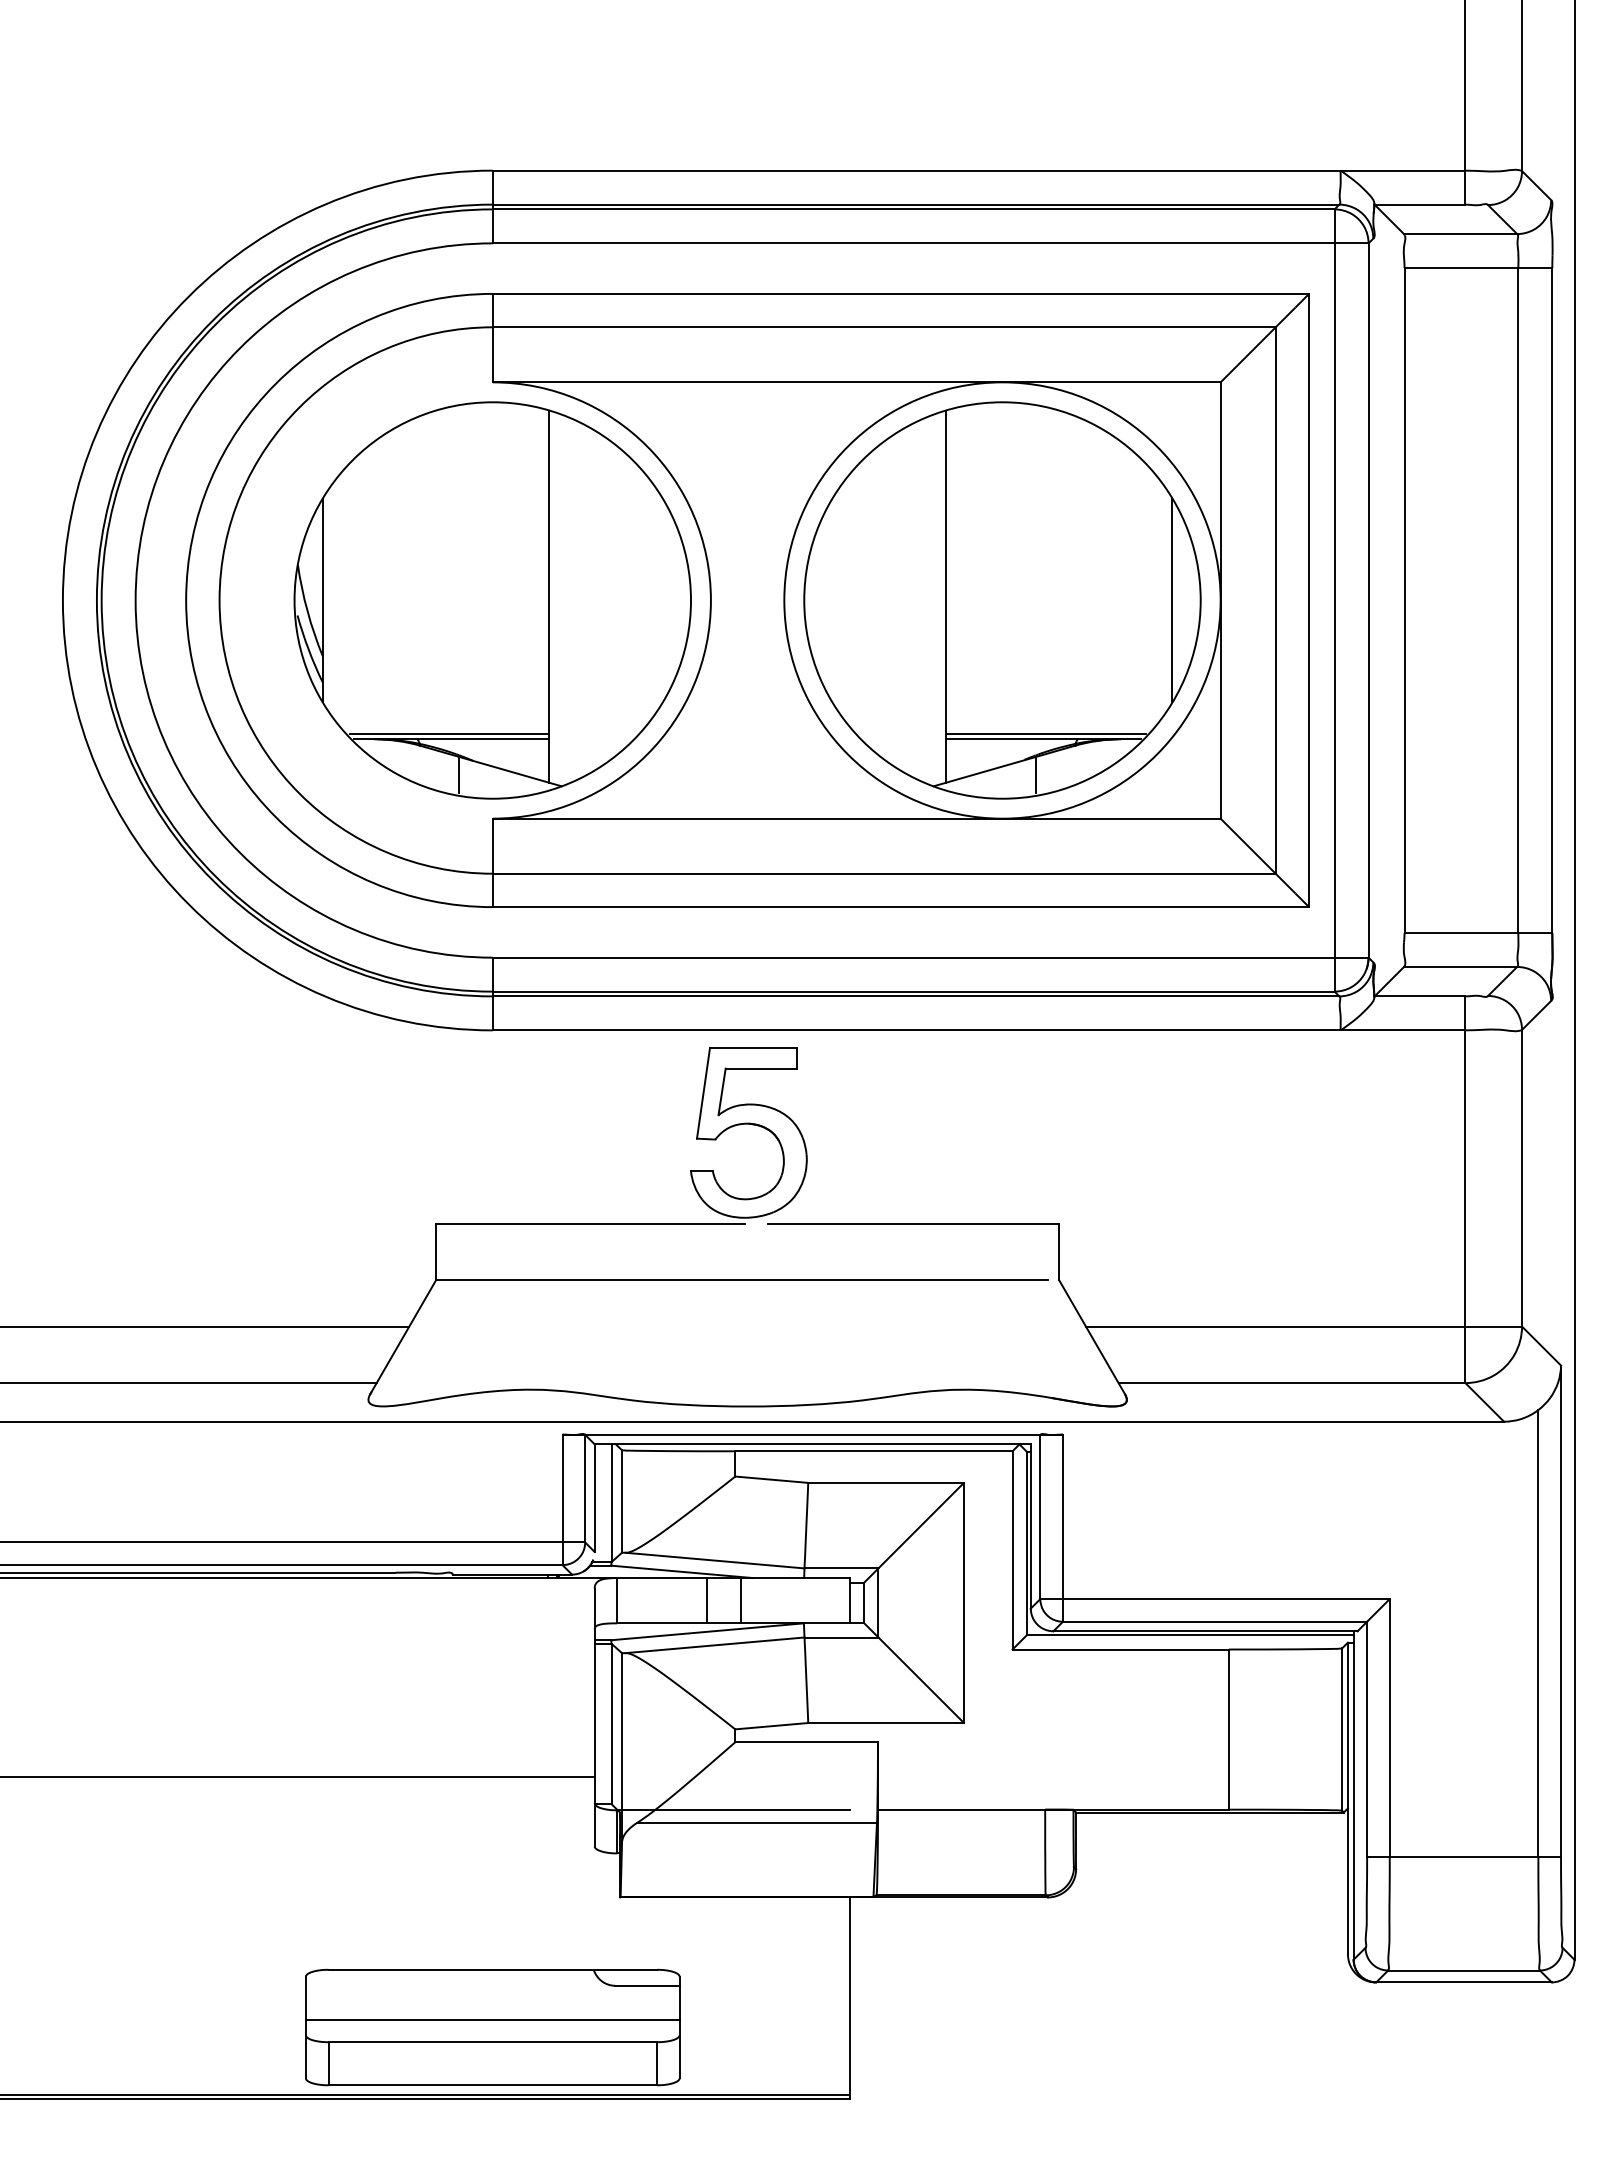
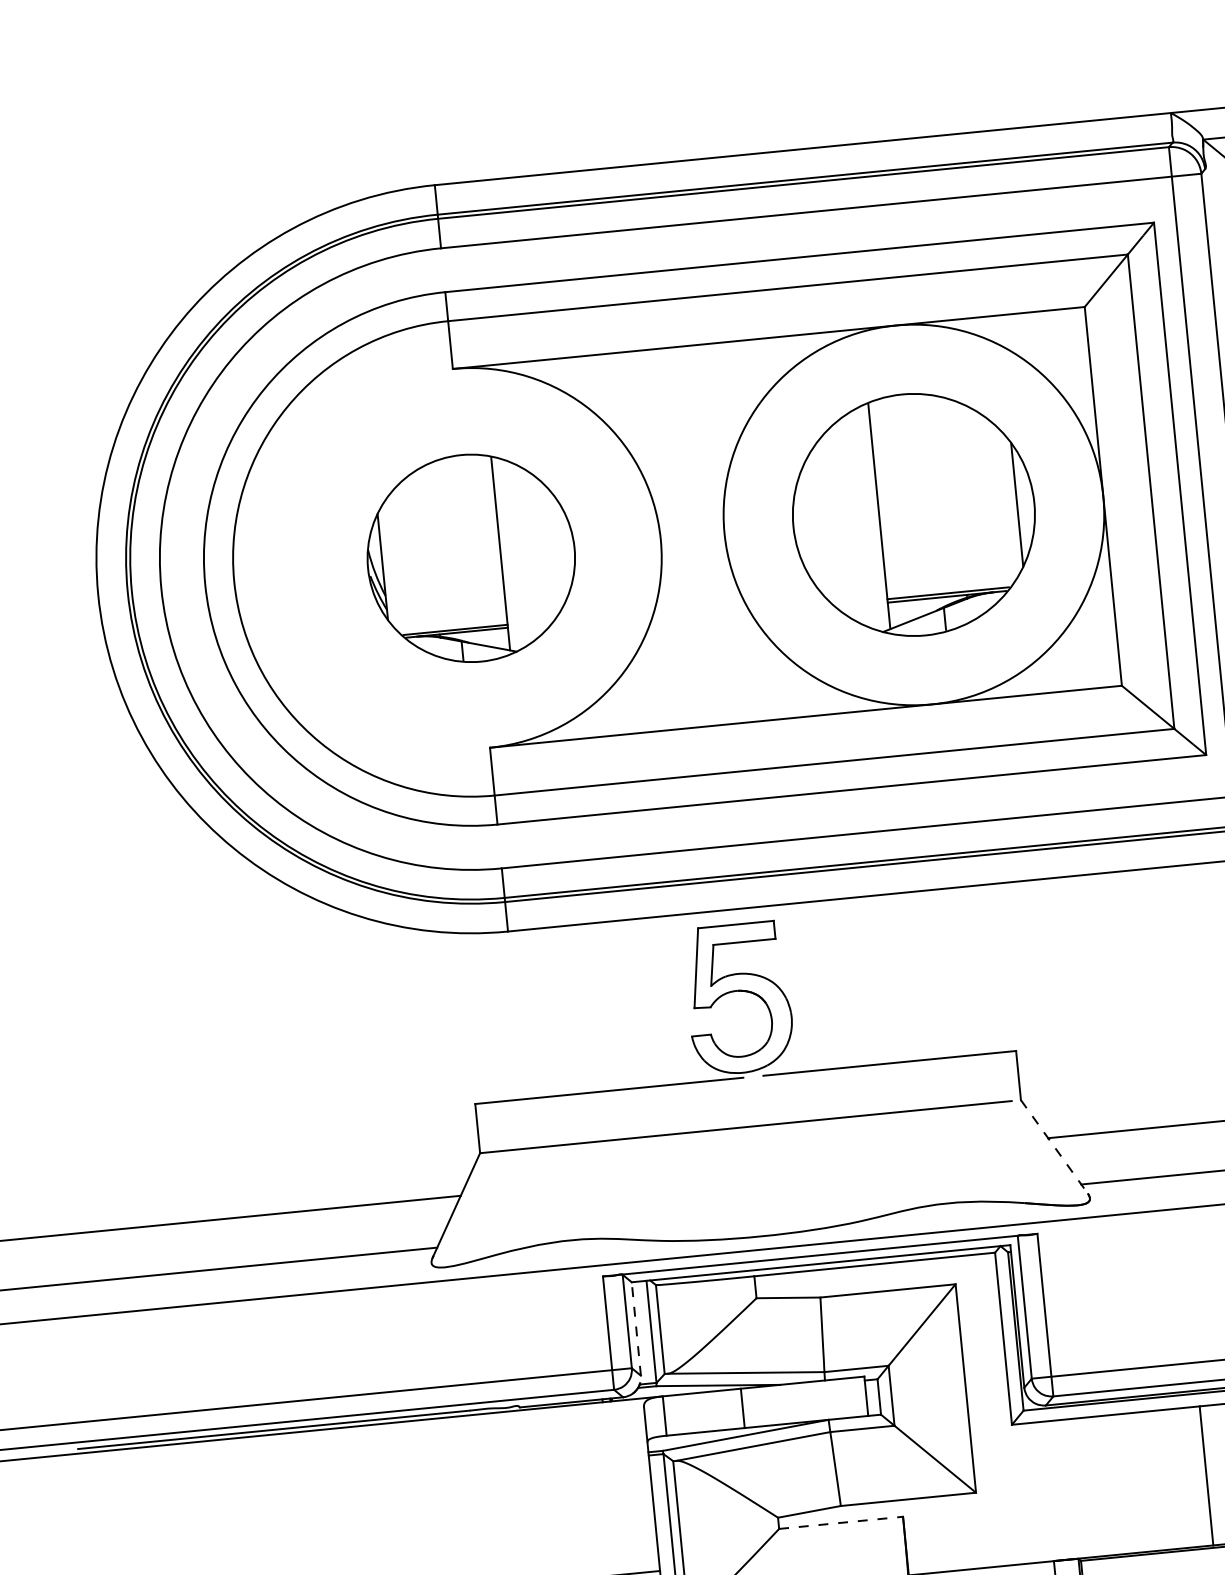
part: (492, 600) -> (471, 558), size x0.6
part: (1002, 600) -> (913, 514), size x0.7
line: (1092, 1337) -> (1054, 1147), solid -> dashed
line: (594, 1498) -> (636, 1329), solid -> dashed
line: (741, 1600) -> (772, 1405), removed
line: (807, 1742) -> (841, 1522), solid -> dashed

